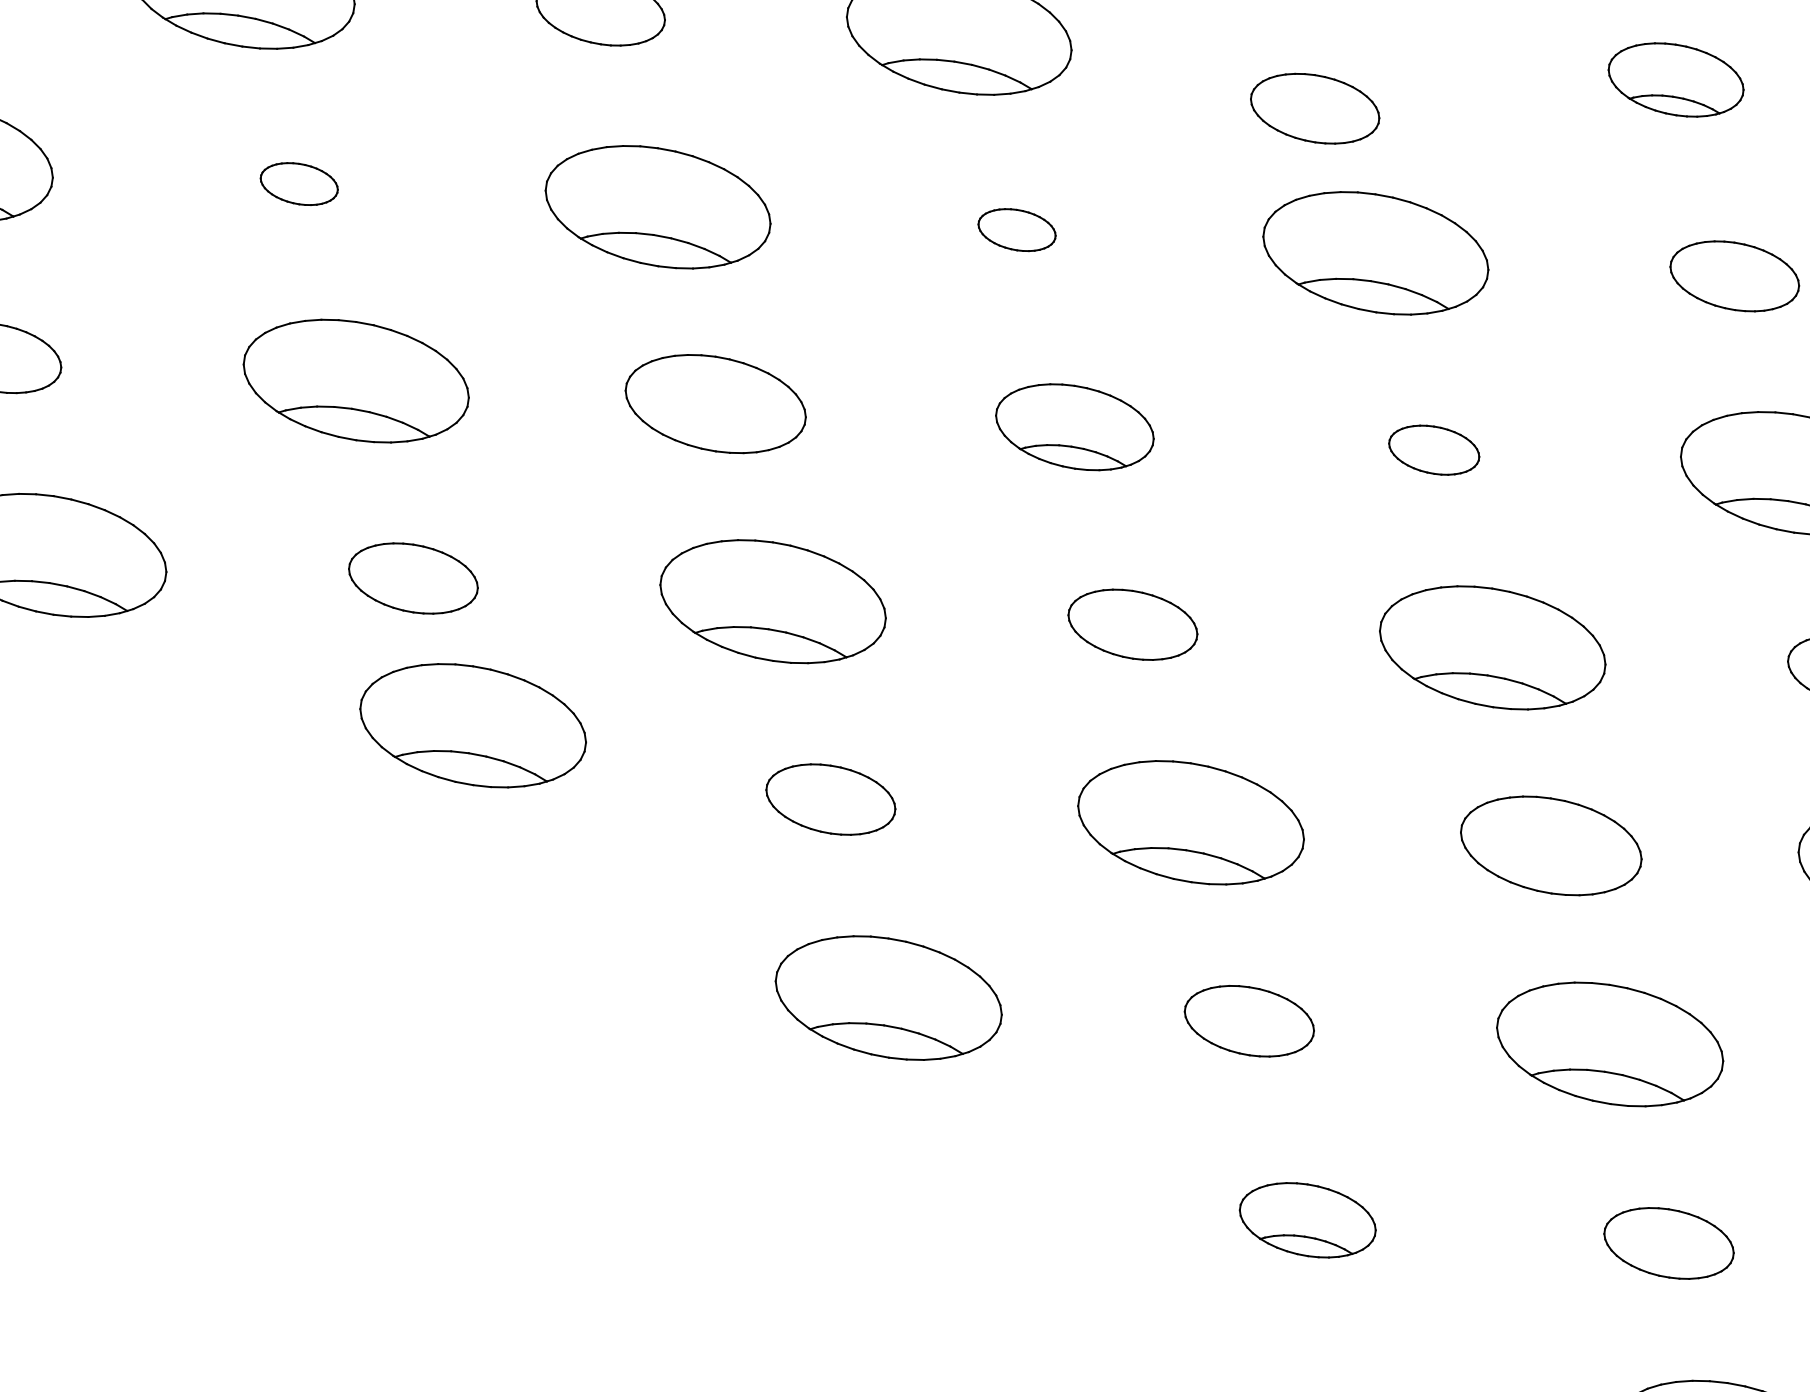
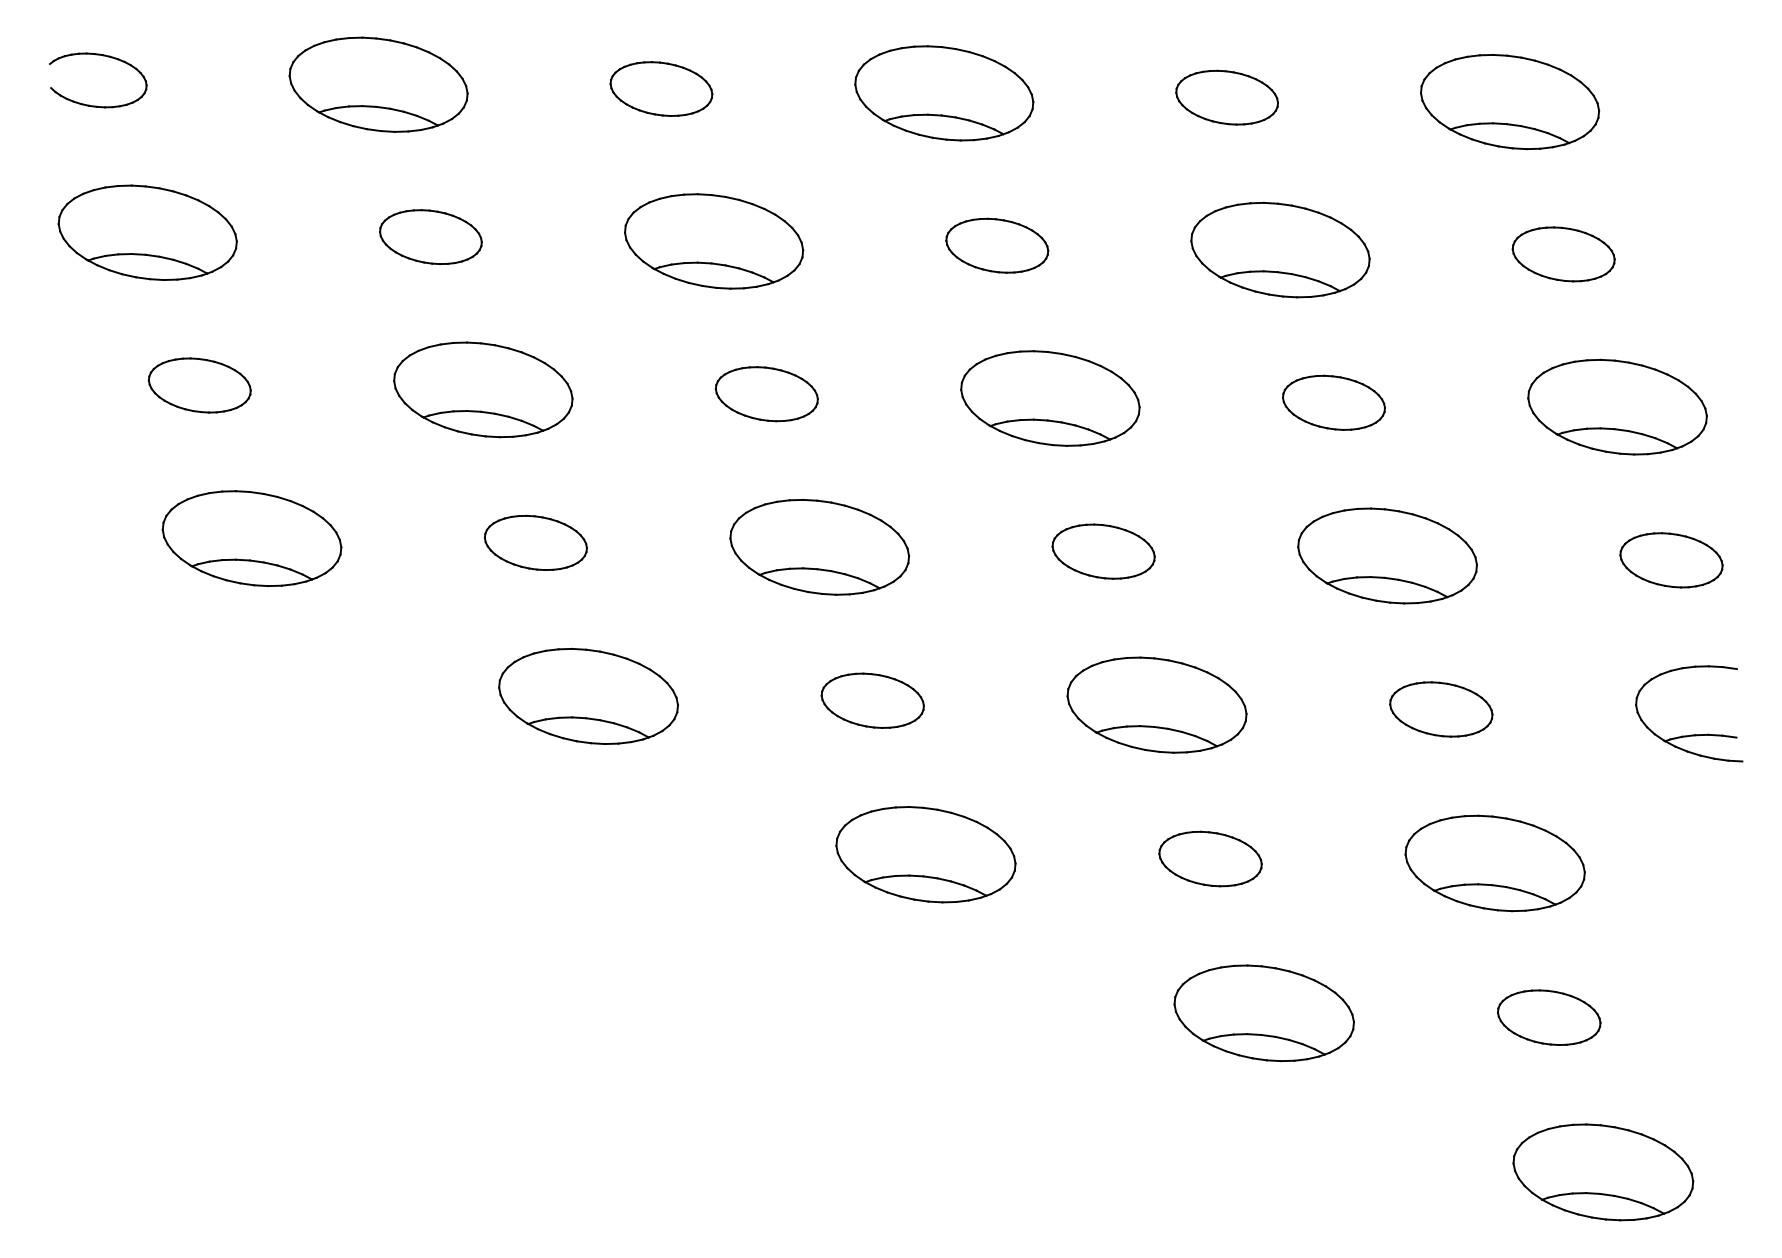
part: (1675, 80) -> (1509, 102), size x1.67
part: (1314, 108) -> (1226, 97), moved
part: (298, 183) -> (430, 236), size x1.67
part: (1017, 229) -> (997, 245), size x1.67
part: (715, 404) -> (766, 394), size x0.71
part: (1074, 427) -> (1050, 398), size x1.43
part: (1433, 449) -> (1333, 402), size x1.43
part: (473, 725) -> (588, 696), moved
part: (1551, 845) -> (1441, 709), size x0.71
part: (1306, 1220) -> (1263, 1013), size x1.67

